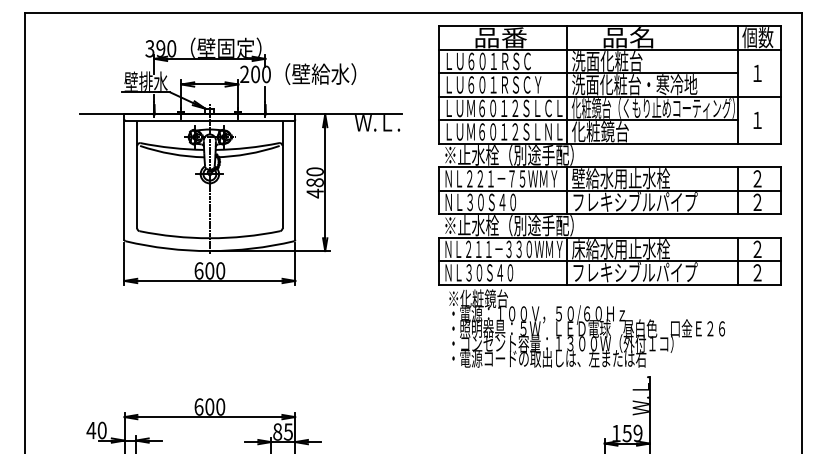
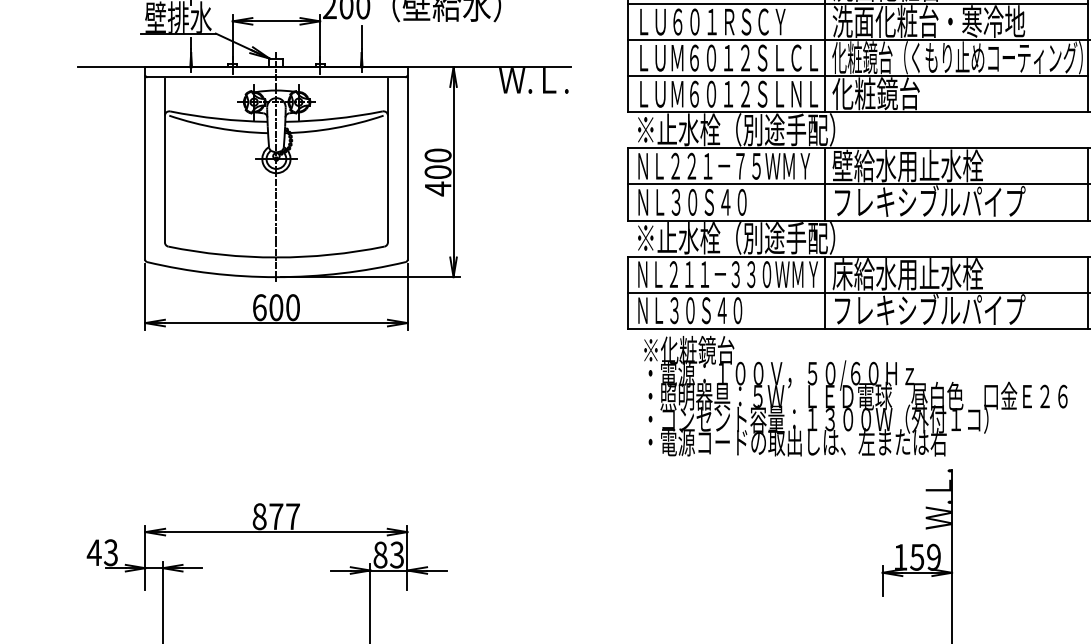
text: (315, 182) -> (438, 171), 480 -> 400
text: (209, 406) -> (275, 515), 600 -> 877
text: (101, 430) -> (109, 552), 40 -> 43
text: (288, 431) -> (397, 554), 85 -> 83

